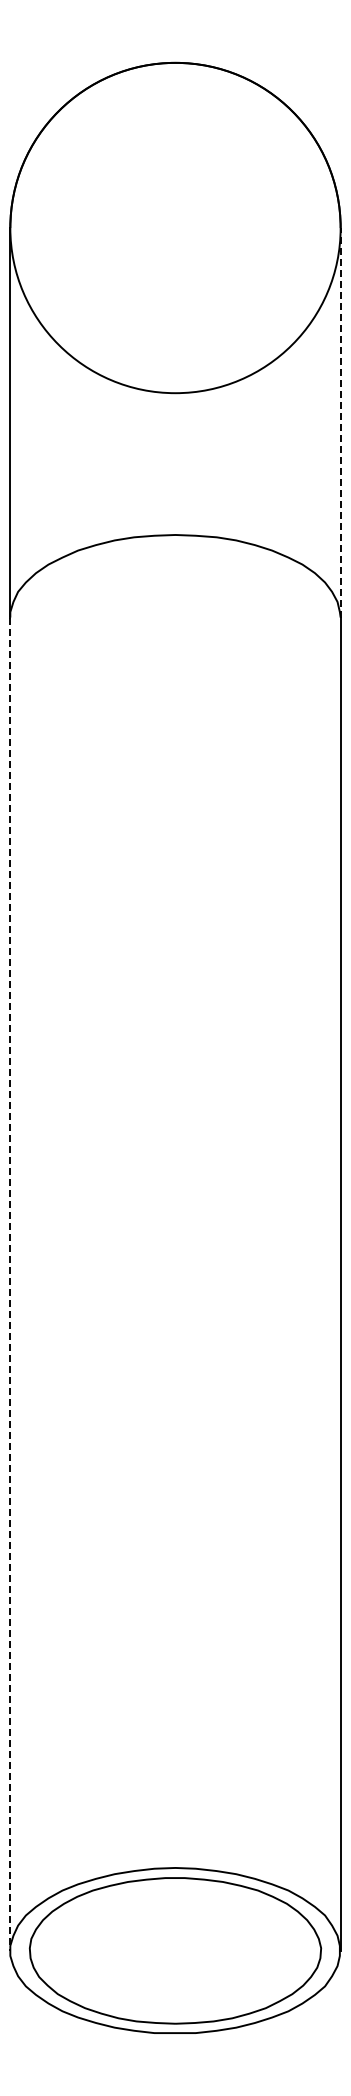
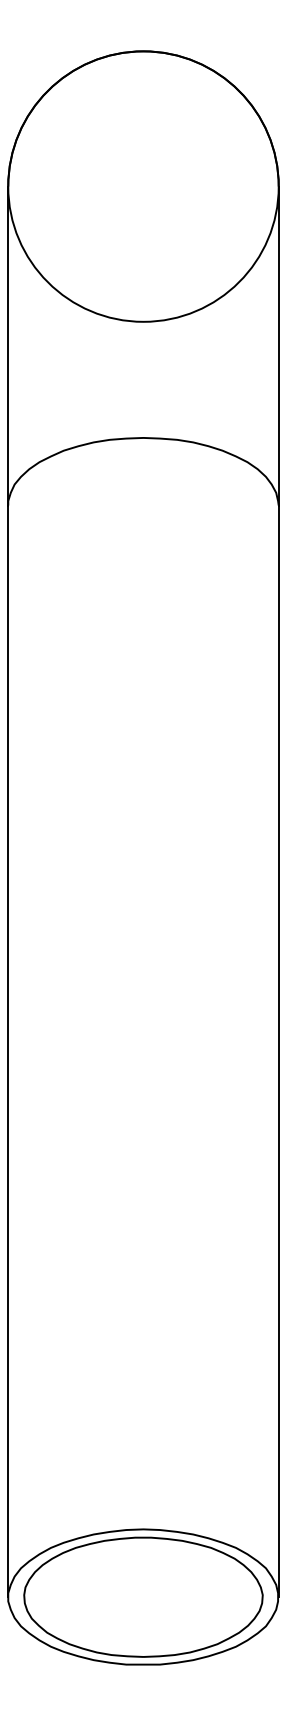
line: (340, 422) -> (278, 345), dashed -> solid
line: (10, 1284) -> (8, 1051), dashed -> solid

